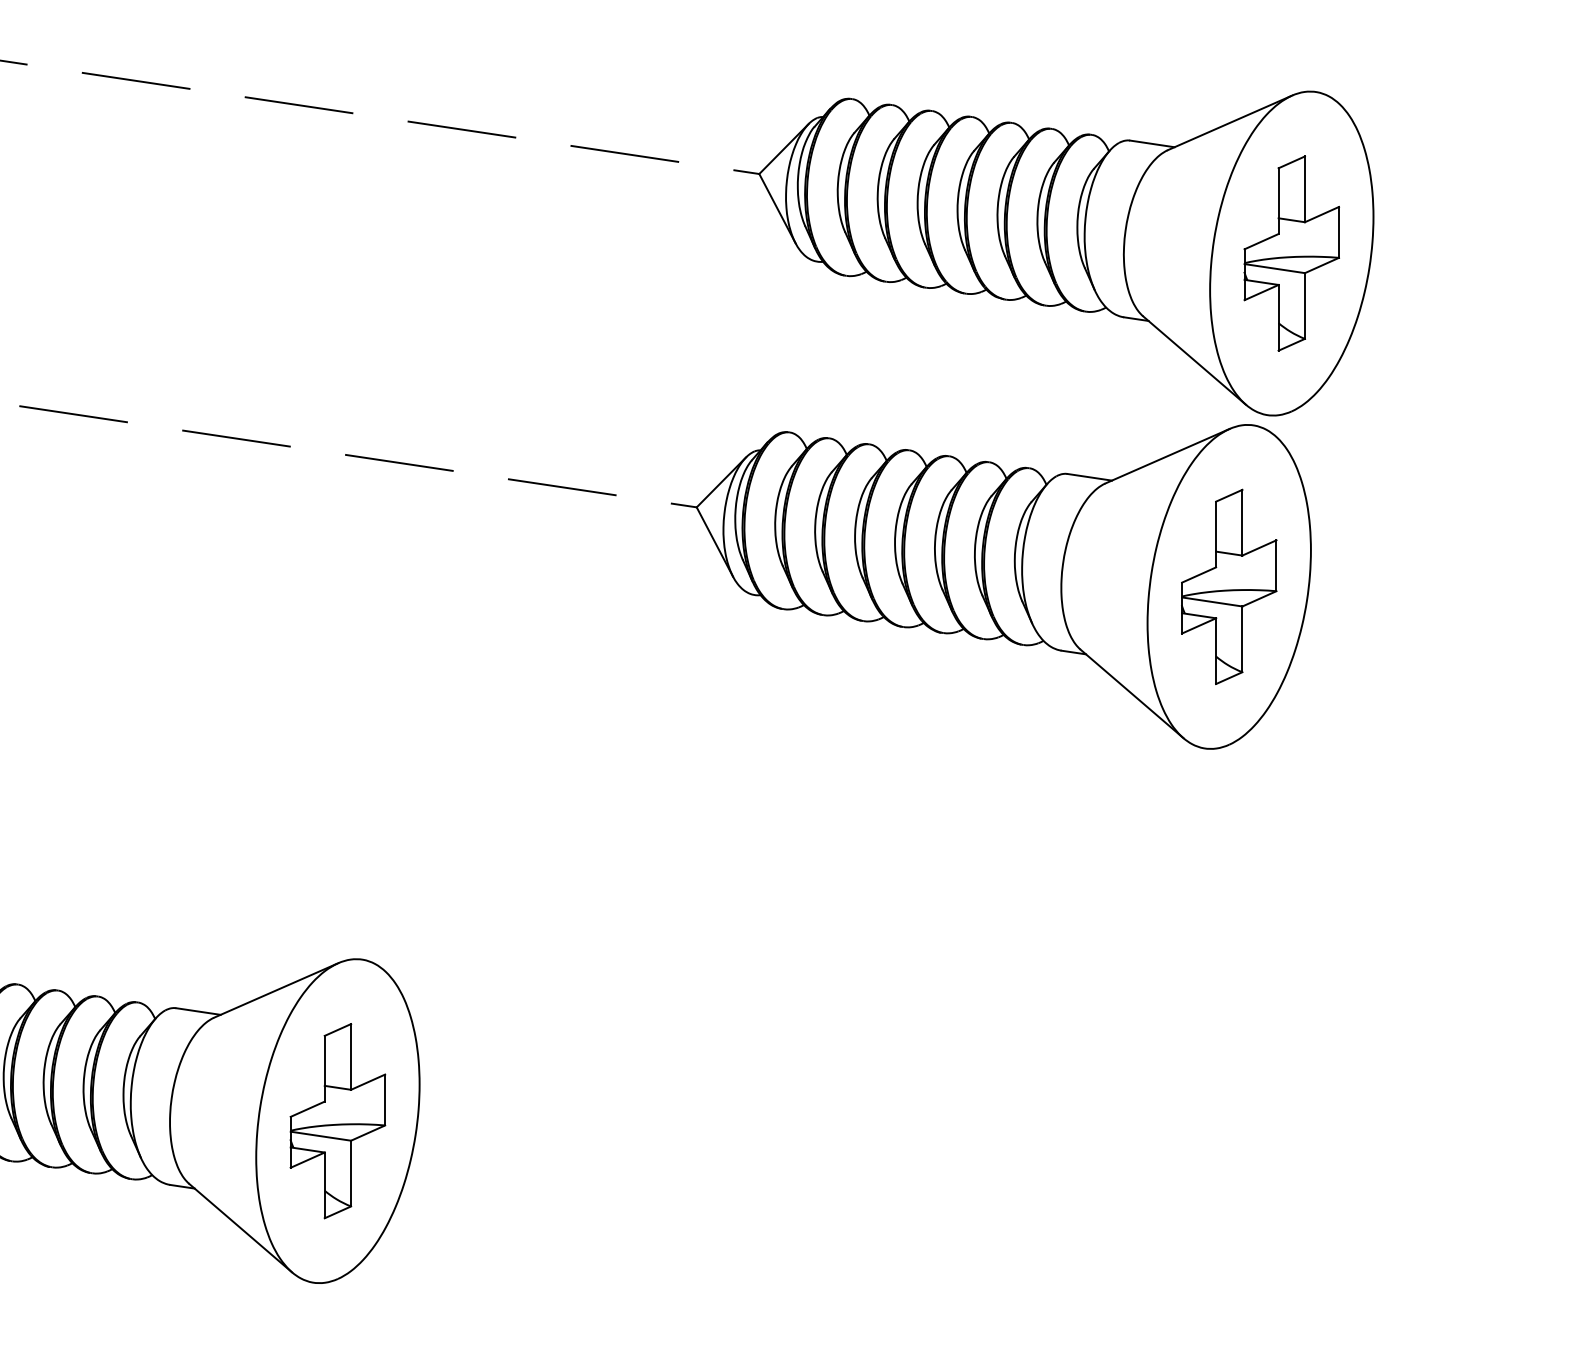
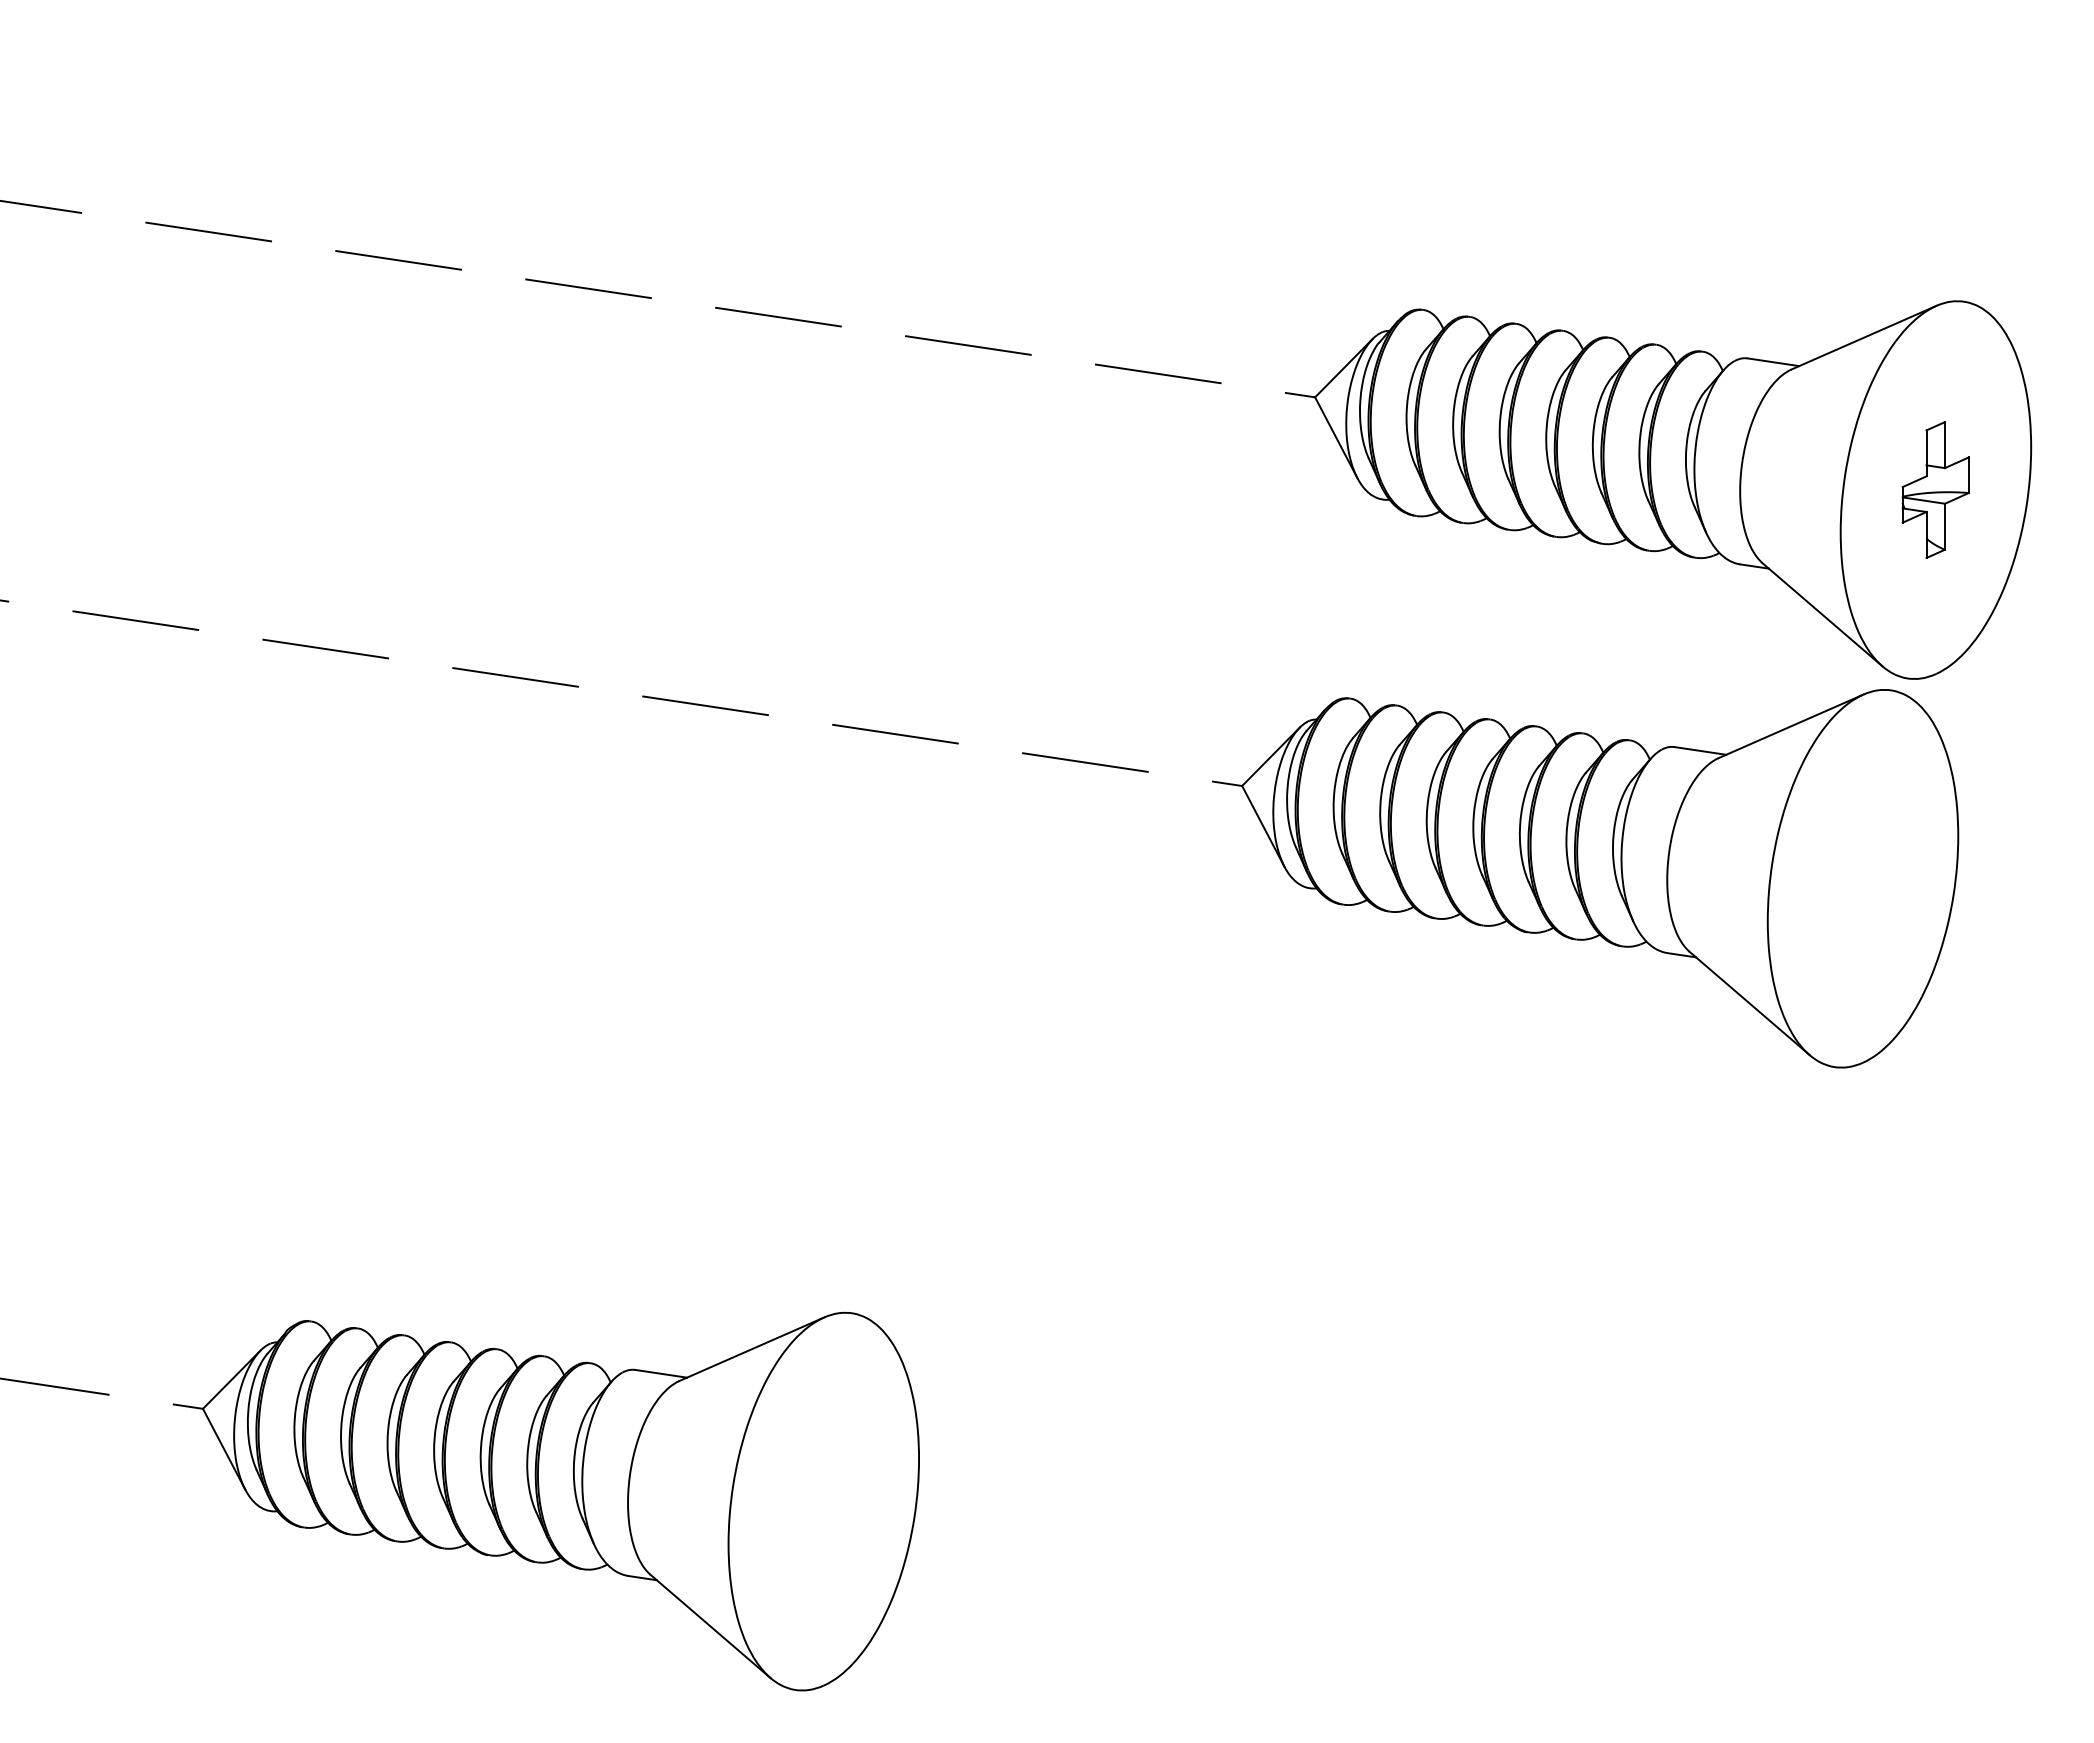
part: (1291, 253) -> (1935, 489), size x0.6
part: (1228, 586) -> (1862, 878), removed
part: (337, 1121) -> (823, 1501), removed

